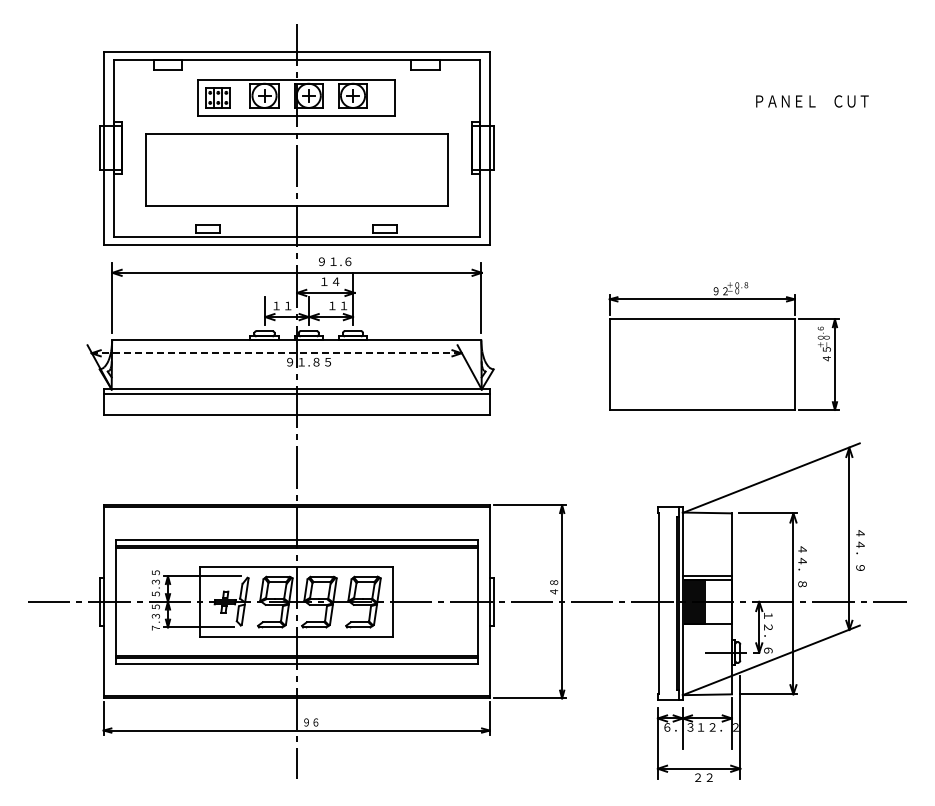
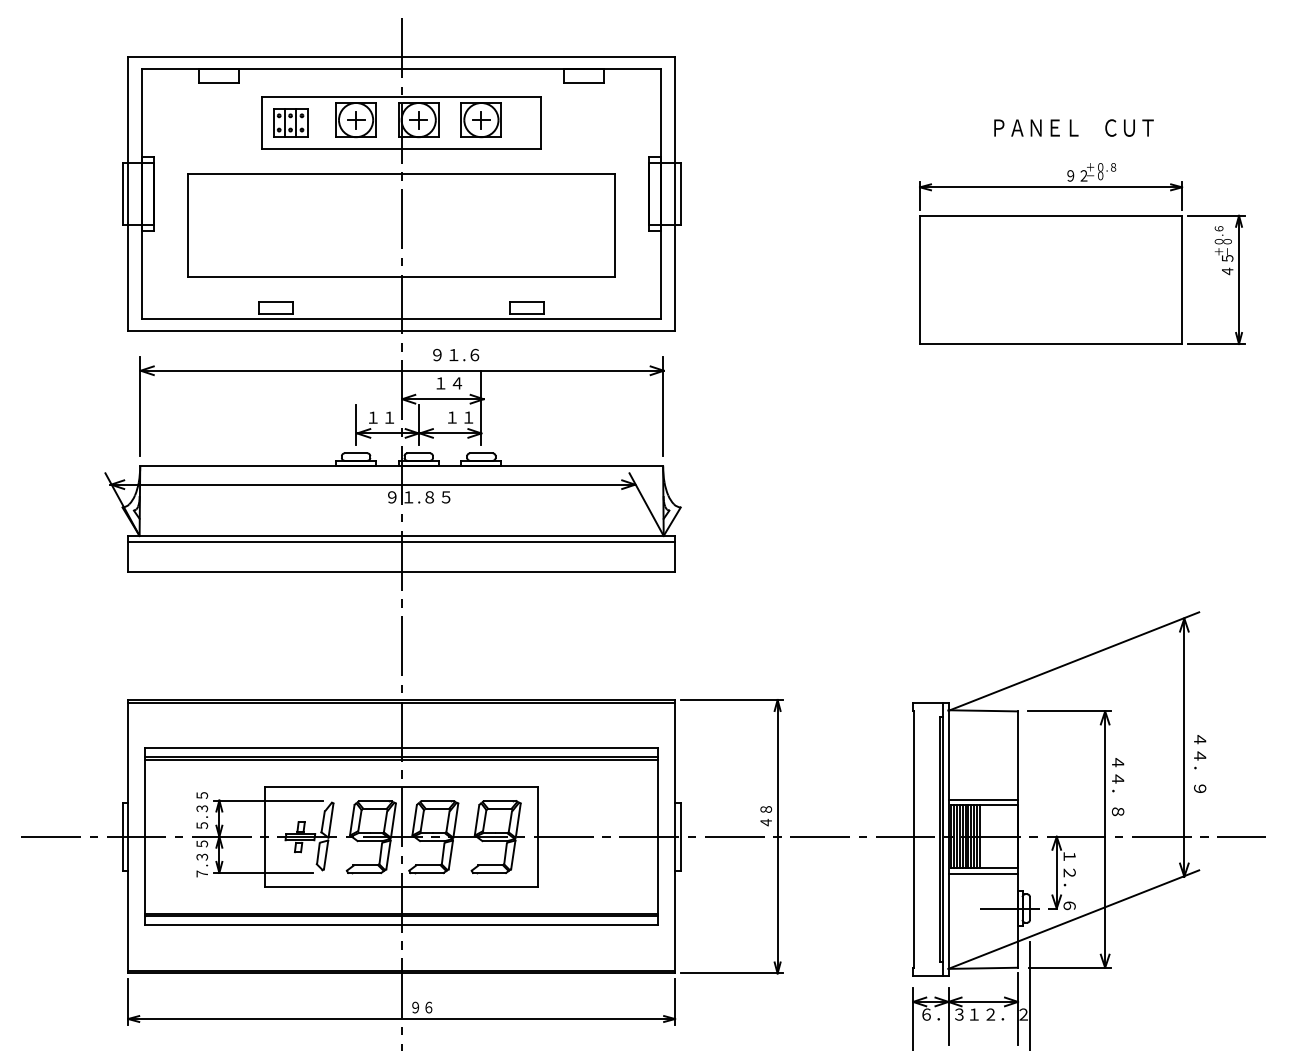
text: (812, 101) -> (1074, 128), moved
part: (723, 346) -> (1081, 254), moved
line: (276, 353) -> (373, 484), dashed -> solid
line: (706, 627) -> (982, 873), added

